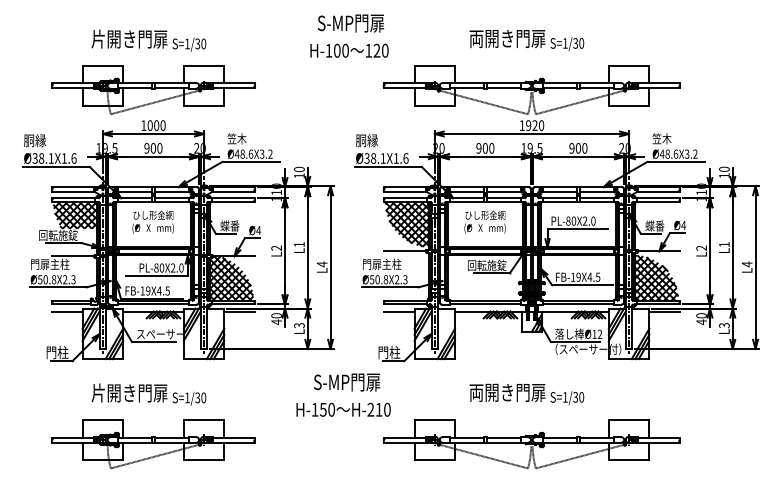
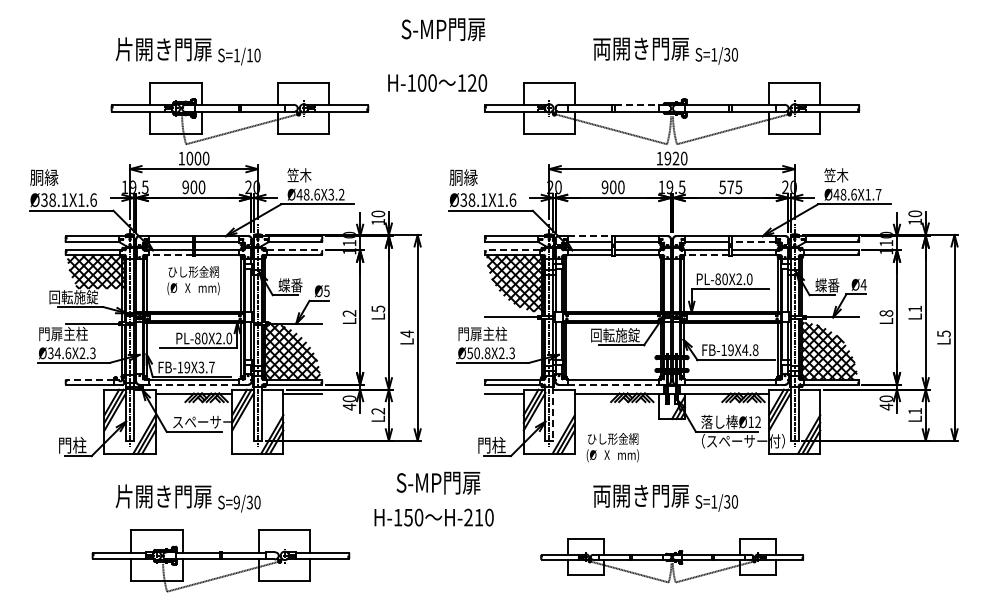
text: (197, 43) -> (249, 55), S=1/30 -> S=1/10
text: (349, 50) -> (437, 82), moved
line: (503, 83) -> (636, 105), solid -> dashed
part: (153, 89) -> (239, 113), moved
text: (578, 148) -> (730, 187), 900 -> 575
text: (691, 154) -> (873, 194), Ø48.6X3.2 -> Ø48.6X1.7
line: (466, 187) -> (589, 236), solid -> dashed
line: (597, 192) -> (754, 242), solid -> dashed
line: (233, 198) -> (295, 250), solid -> dashed
line: (405, 198) -> (512, 250), solid -> dashed
line: (134, 202) -> (170, 255), solid -> dashed
line: (559, 202) -> (706, 255), solid -> dashed
text: (484, 222) -> (612, 447), moved
text: (258, 230) -> (326, 291), Ø4 -> Ø5
text: (299, 244) -> (378, 308), L1 -> L5
text: (701, 248) -> (886, 313), L2 -> L8
text: (746, 264) -> (943, 333), L4 -> L5
text: (598, 276) -> (755, 349), FB-19X4.5 -> FB-19X4.8
text: (47, 279) -> (59, 353), Ø50.8X2.3 -> Ø34.6X2.3
text: (163, 290) -> (206, 367), FB-19X4.5 -> FB-19X3.7
line: (70, 300) -> (89, 379), solid -> dashed
line: (153, 304) -> (193, 384), solid -> dashed
line: (485, 304) -> (613, 384), solid -> dashed
line: (67, 311) -> (85, 393), removed
line: (664, 311) -> (839, 393), removed
text: (299, 325) -> (378, 411), L3 -> L2
text: (724, 325) -> (915, 411), L3 -> L1
line: (438, 328) -> (553, 414), solid -> dashed
text: (187, 397) -> (236, 502), S=1/30 -> S=9/30
part: (153, 443) -> (220, 560), moved
part: (532, 443) -> (672, 560), size x0.7

